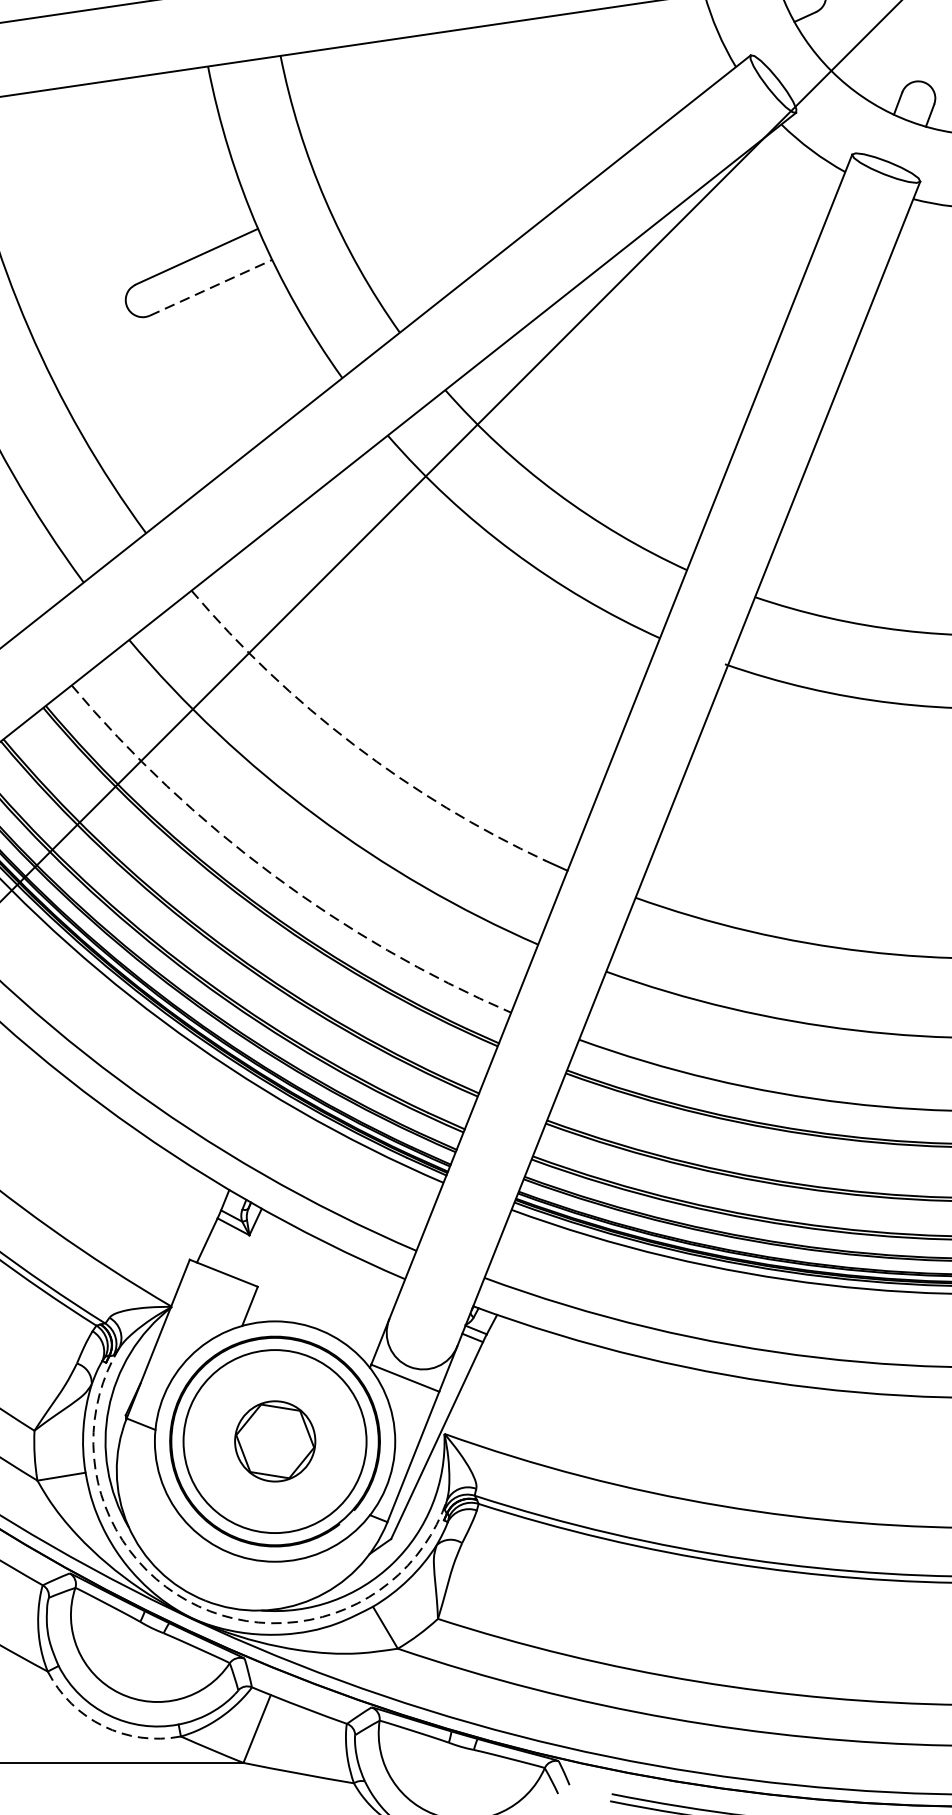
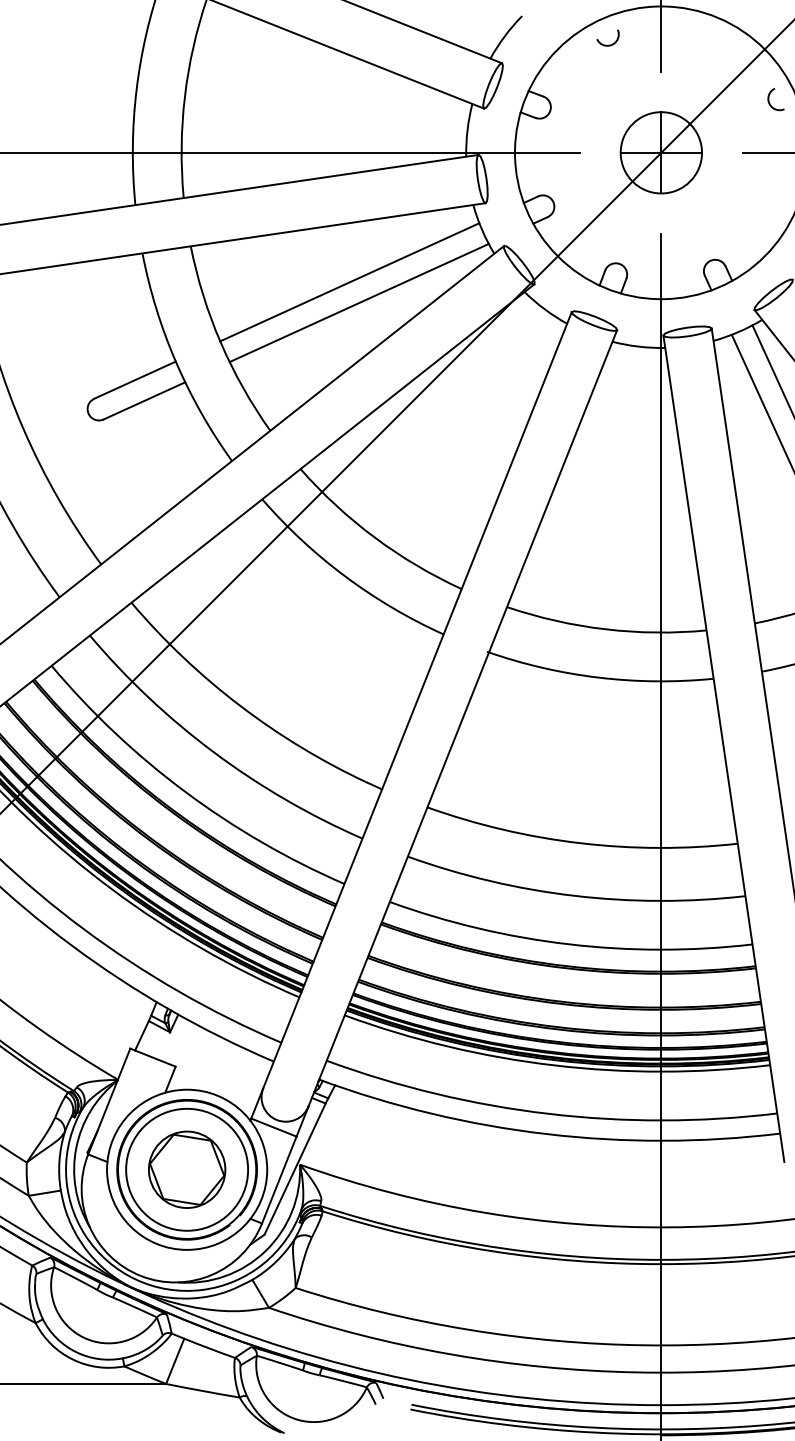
line: (518, 110) -> (349, 282), added
line: (532, 140) -> (358, 302), added
line: (211, 287) -> (144, 400), dashed -> solid
arc: (353, 744) -> (239, 705), dashed -> solid
arc: (272, 873) -> (185, 791), dashed -> solid
part: (275, 1441) -> (187, 1169), size x1.43
arc: (197, 1606) -> (135, 1279), dashed -> solid
arc: (103, 1726) -> (72, 1359), dashed -> solid

